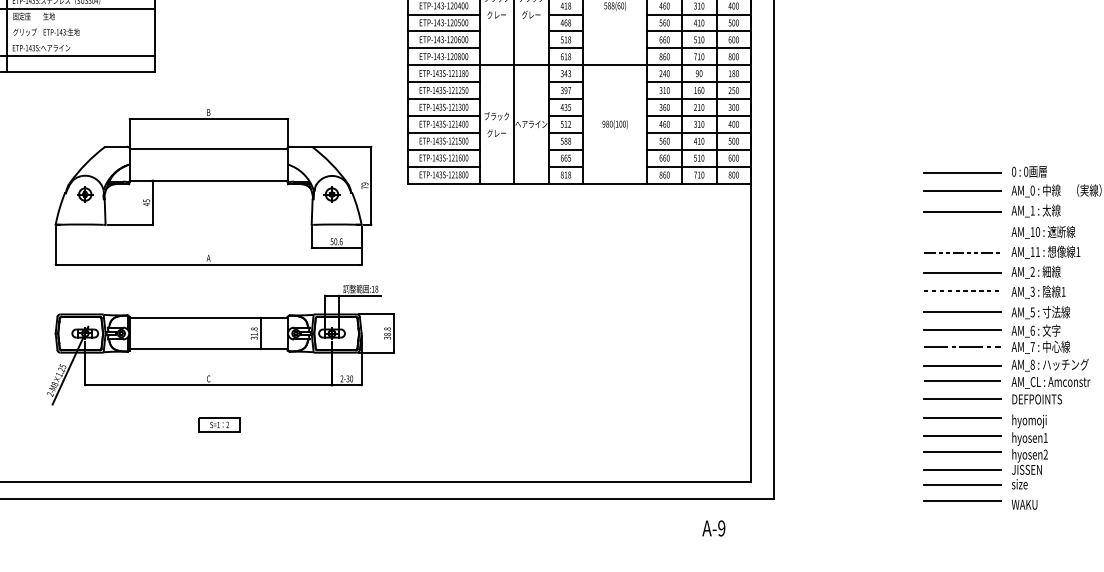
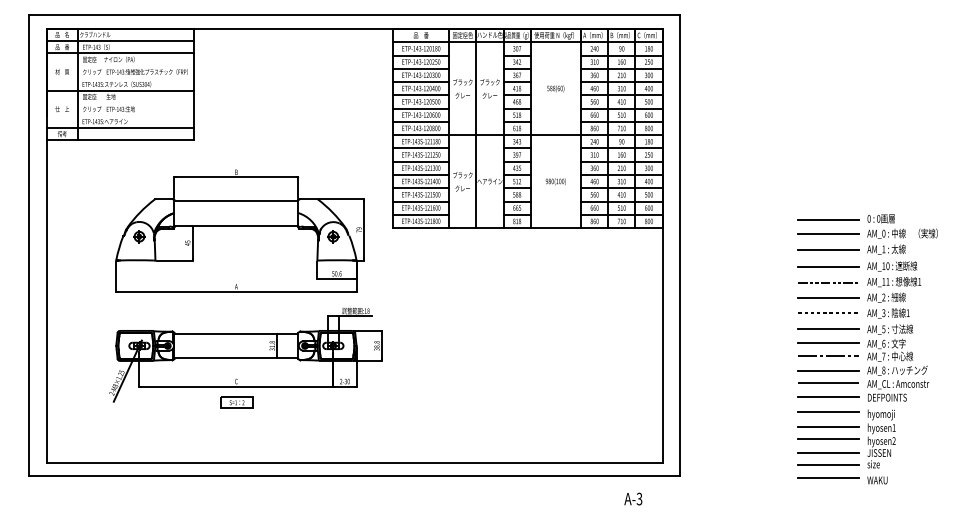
line: (962, 233) -> (828, 267), added
part: (218, 424) -> (236, 402), moved
text: (721, 529) -> (639, 499), A-9 -> A-3

